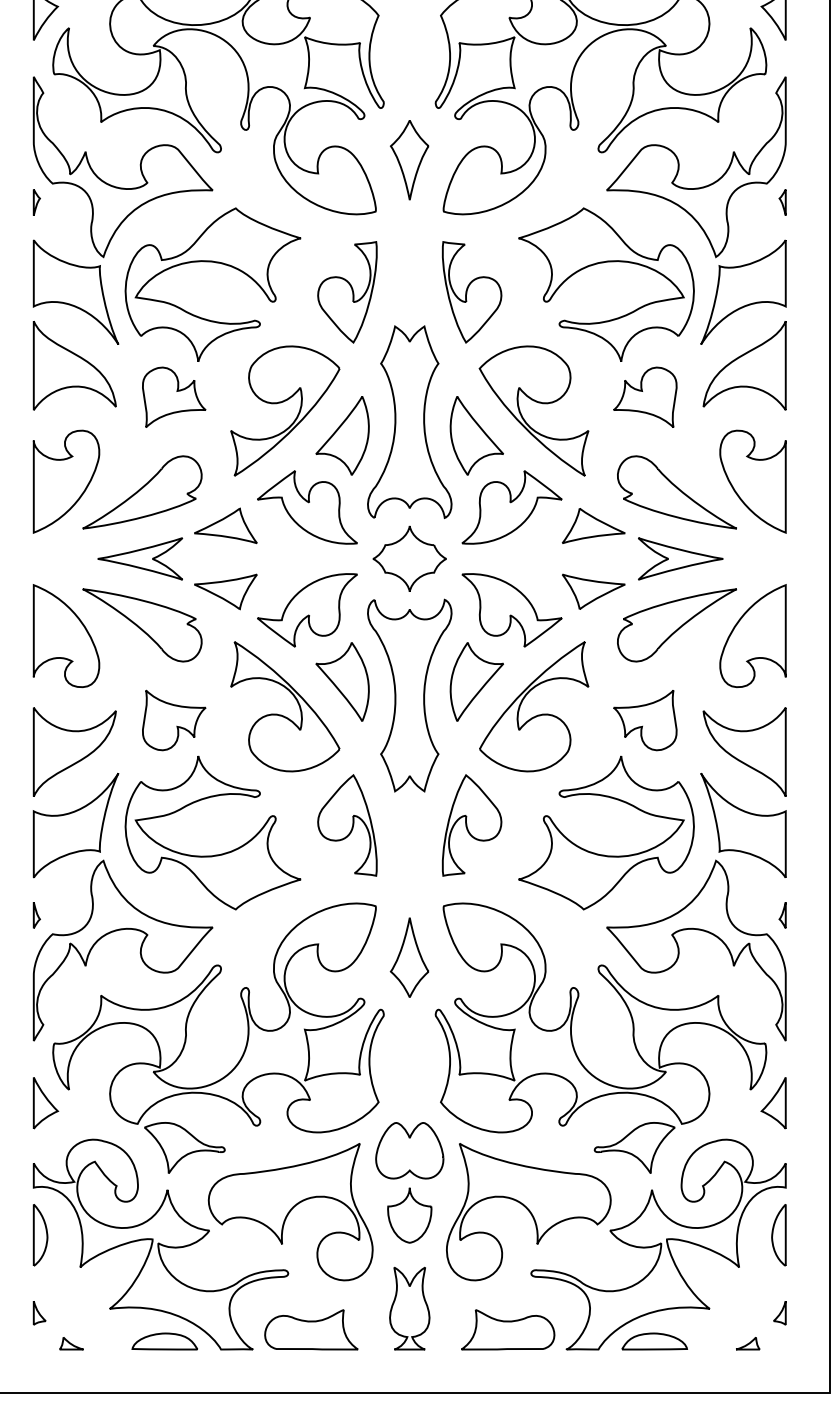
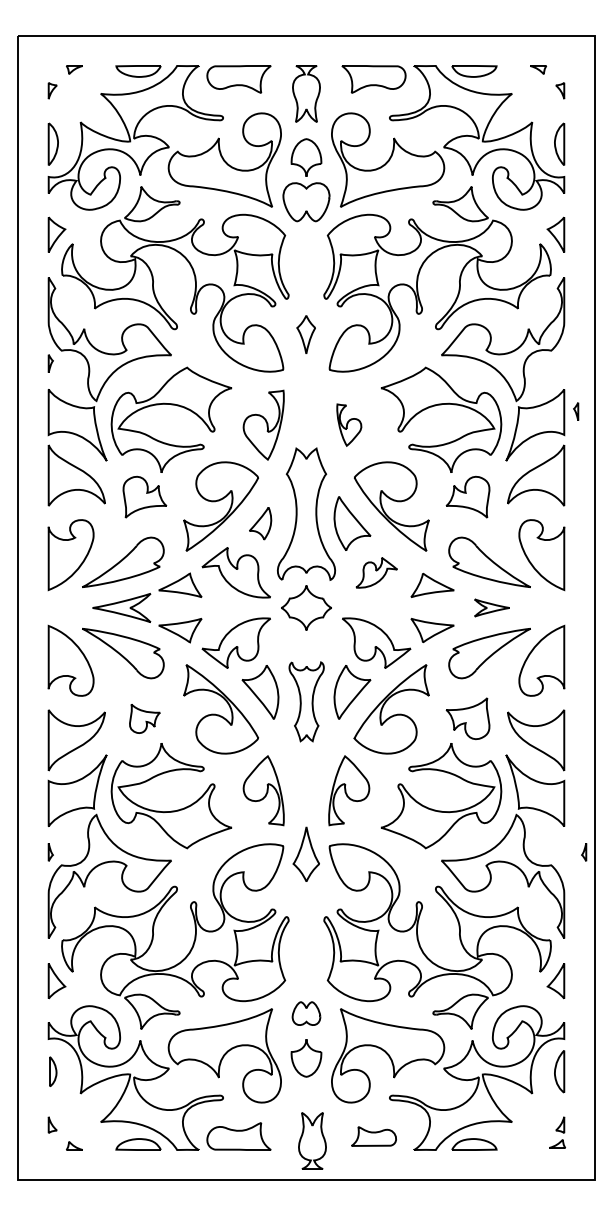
part: (408, 160) -> (305, 334), size x0.7
part: (783, 202) -> (576, 411), moved
part: (472, 291) -> (349, 424), size x0.6
part: (342, 435) -> (260, 523), size x0.6
part: (511, 507) -> (376, 572), size x0.6
part: (679, 558) -> (491, 607), size x0.6
part: (409, 695) -> (306, 701), size x0.6
part: (173, 720) -> (144, 718), size x0.7
part: (783, 915) -> (584, 852), moved
part: (408, 956) -> (305, 853), moved
part: (409, 1150) -> (306, 1013), size x0.6
part: (39, 1235) -> (52, 1071), size x0.7
part: (409, 1307) -> (312, 1140), moved
part: (507, 1329) -> (373, 1136), size x0.7
part: (748, 1342) -> (557, 1143), moved

